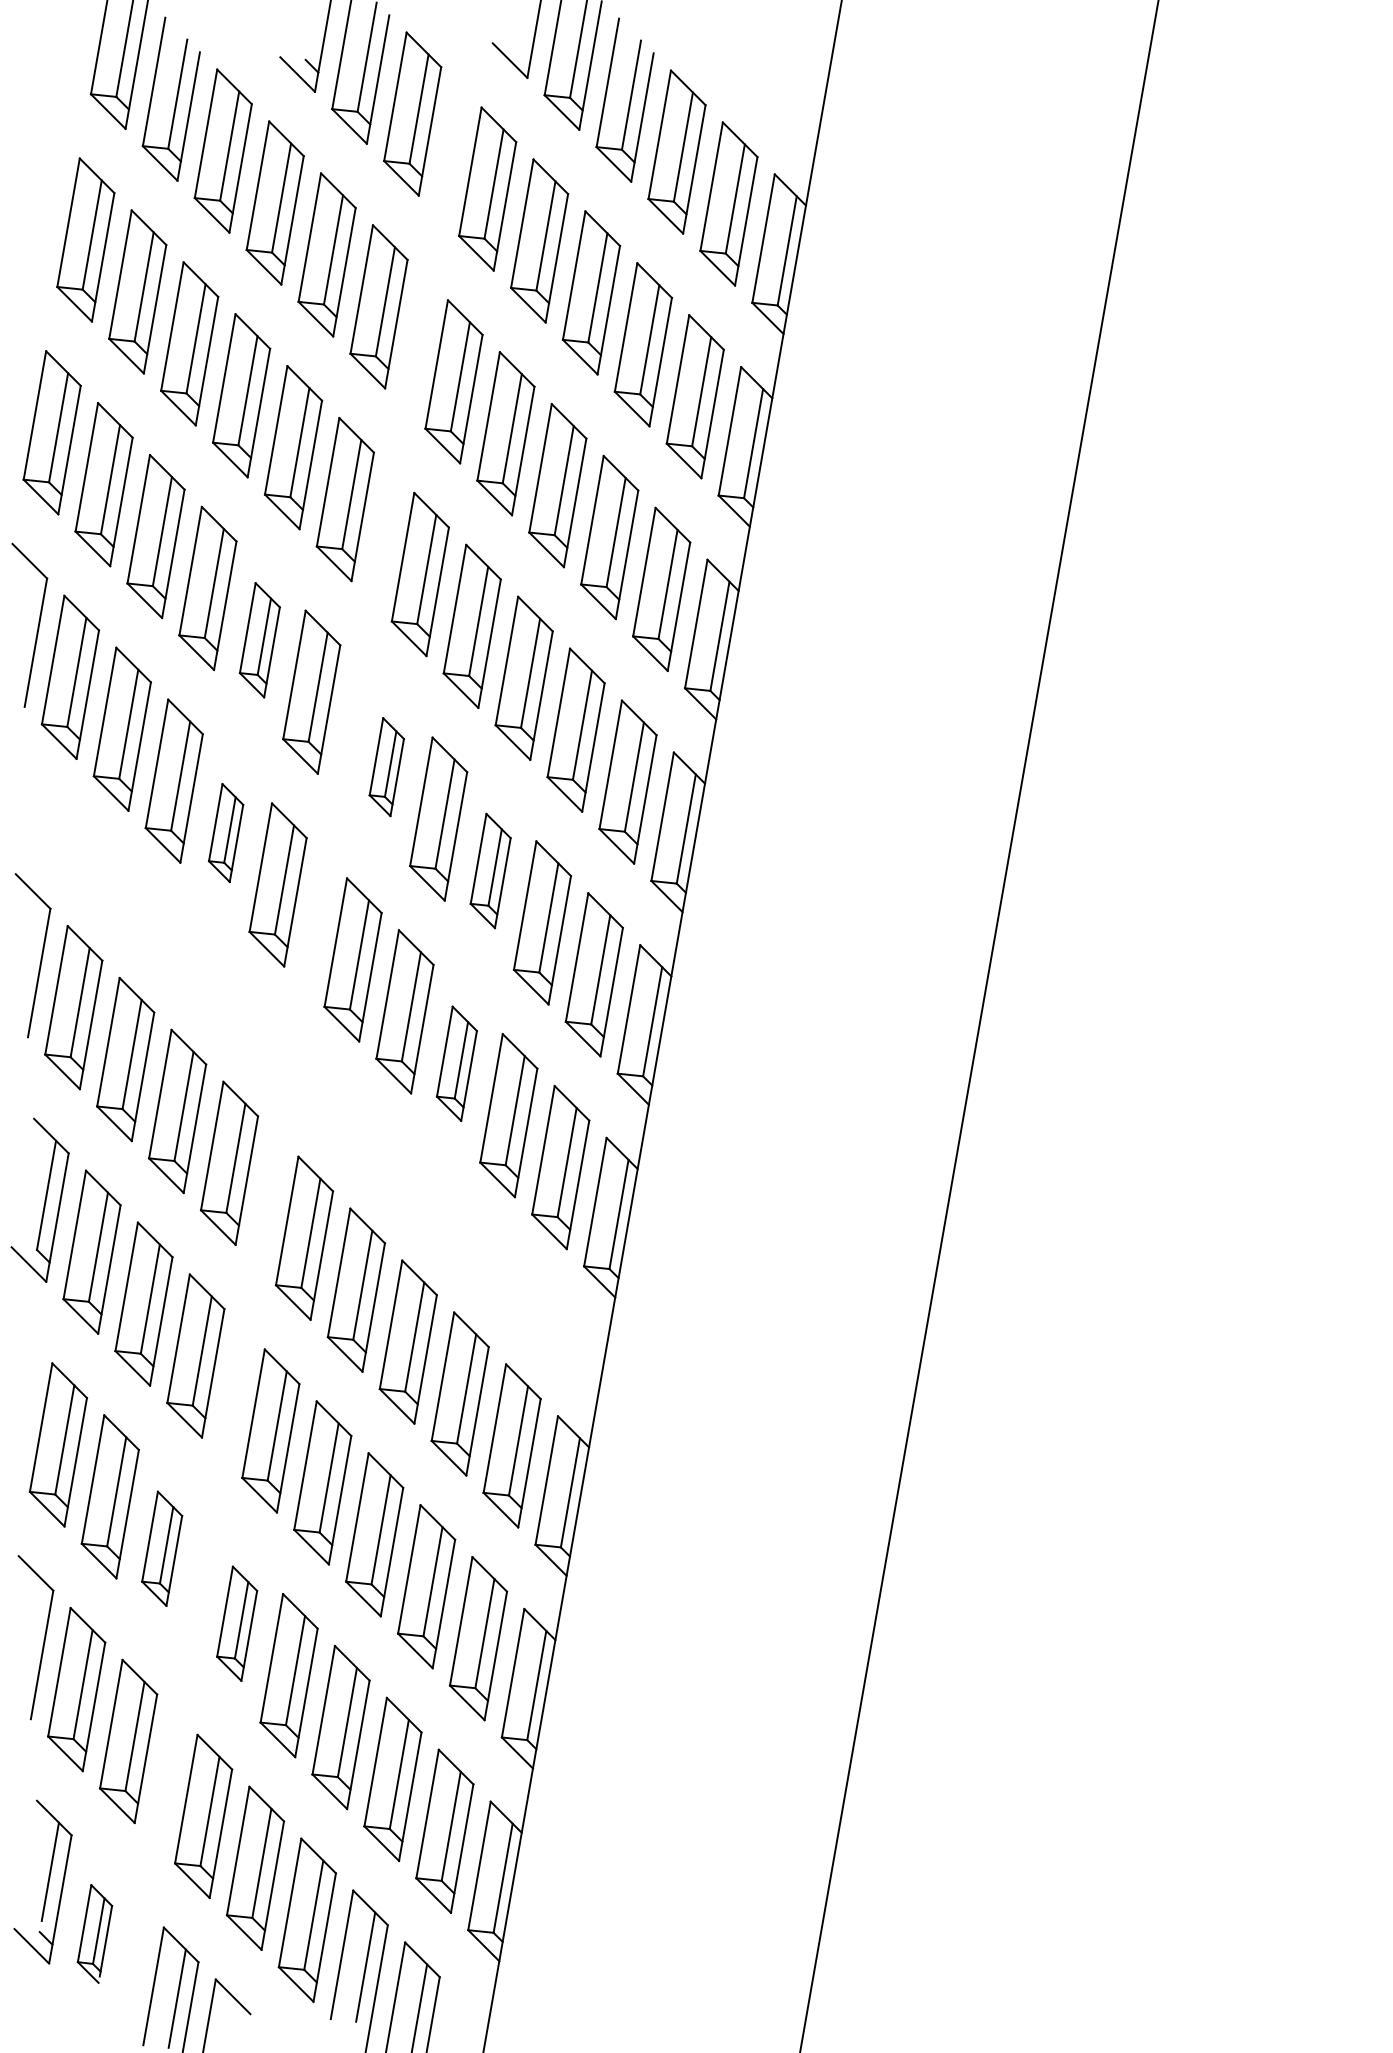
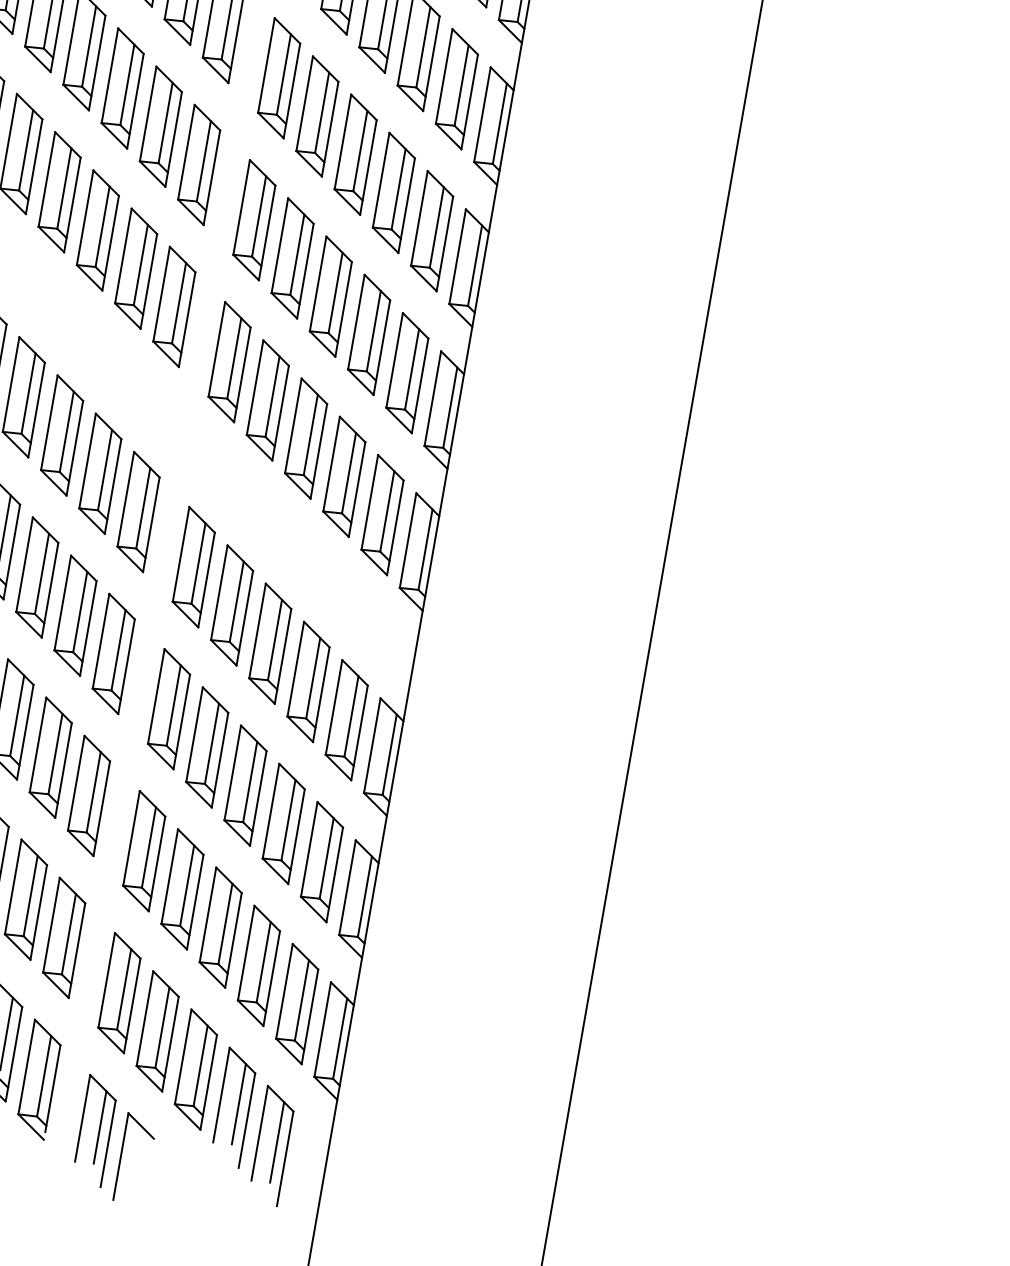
part: (259, 639) -> (160, 126), size x1.43
part: (386, 766) -> (254, 219), size x1.67
part: (225, 832) -> (135, 268), size x1.67
part: (490, 870) -> (330, 296), size x1.43
part: (456, 1063) -> (305, 438), size x1.43
part: (161, 1548) -> (88, 795), size x1.43
part: (236, 1623) -> (143, 851), size x1.43
part: (94, 1933) -> (39, 1079), size x1.67

